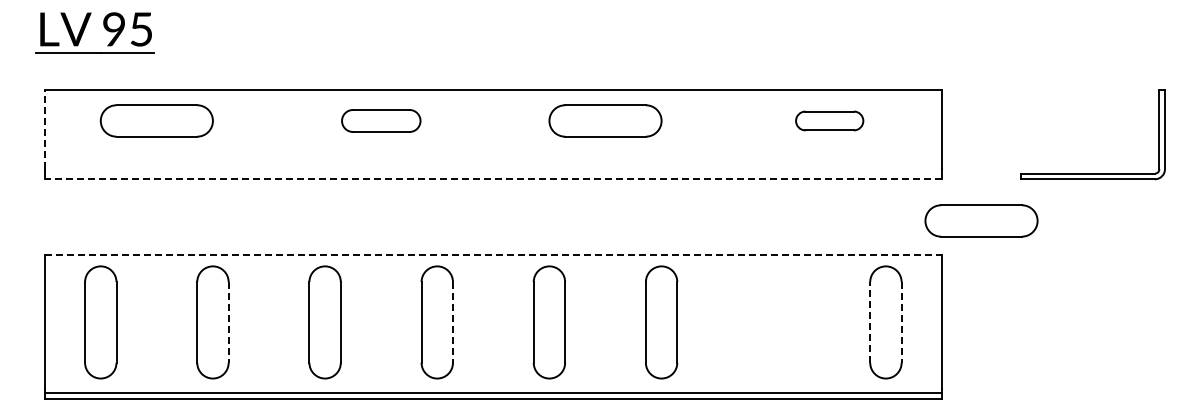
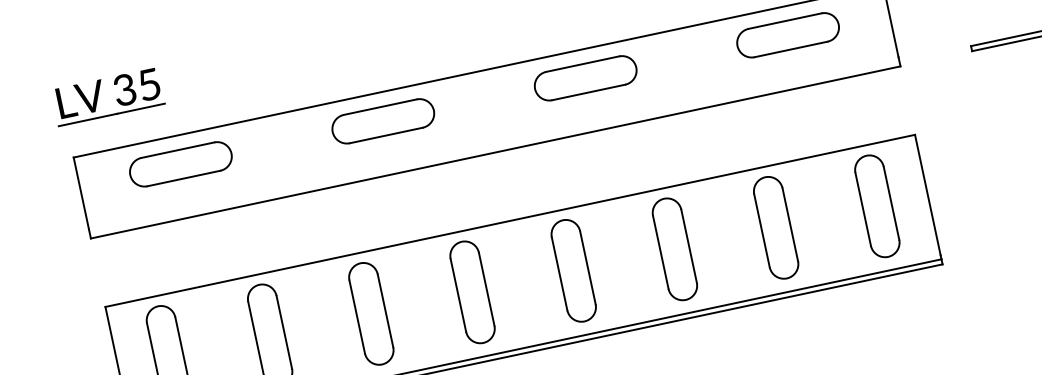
text: (114, 29) -> (125, 89), 95 -> 35
part: (381, 120) -> (383, 120), size x1.43
part: (829, 120) -> (787, 34), size x1.67
line: (44, 129) -> (81, 193), dashed -> solid
line: (493, 179) -> (495, 152), dashed -> solid
part: (981, 220) -> (944, 96), removed
line: (493, 255) -> (510, 221), dashed -> solid
line: (870, 321) -> (863, 208), dashed -> solid
line: (228, 322) -> (284, 332), dashed -> solid
line: (452, 322) -> (486, 289), dashed -> solid
part: (773, 322) -> (775, 227), added
line: (901, 322) -> (891, 203), dashed -> solid

